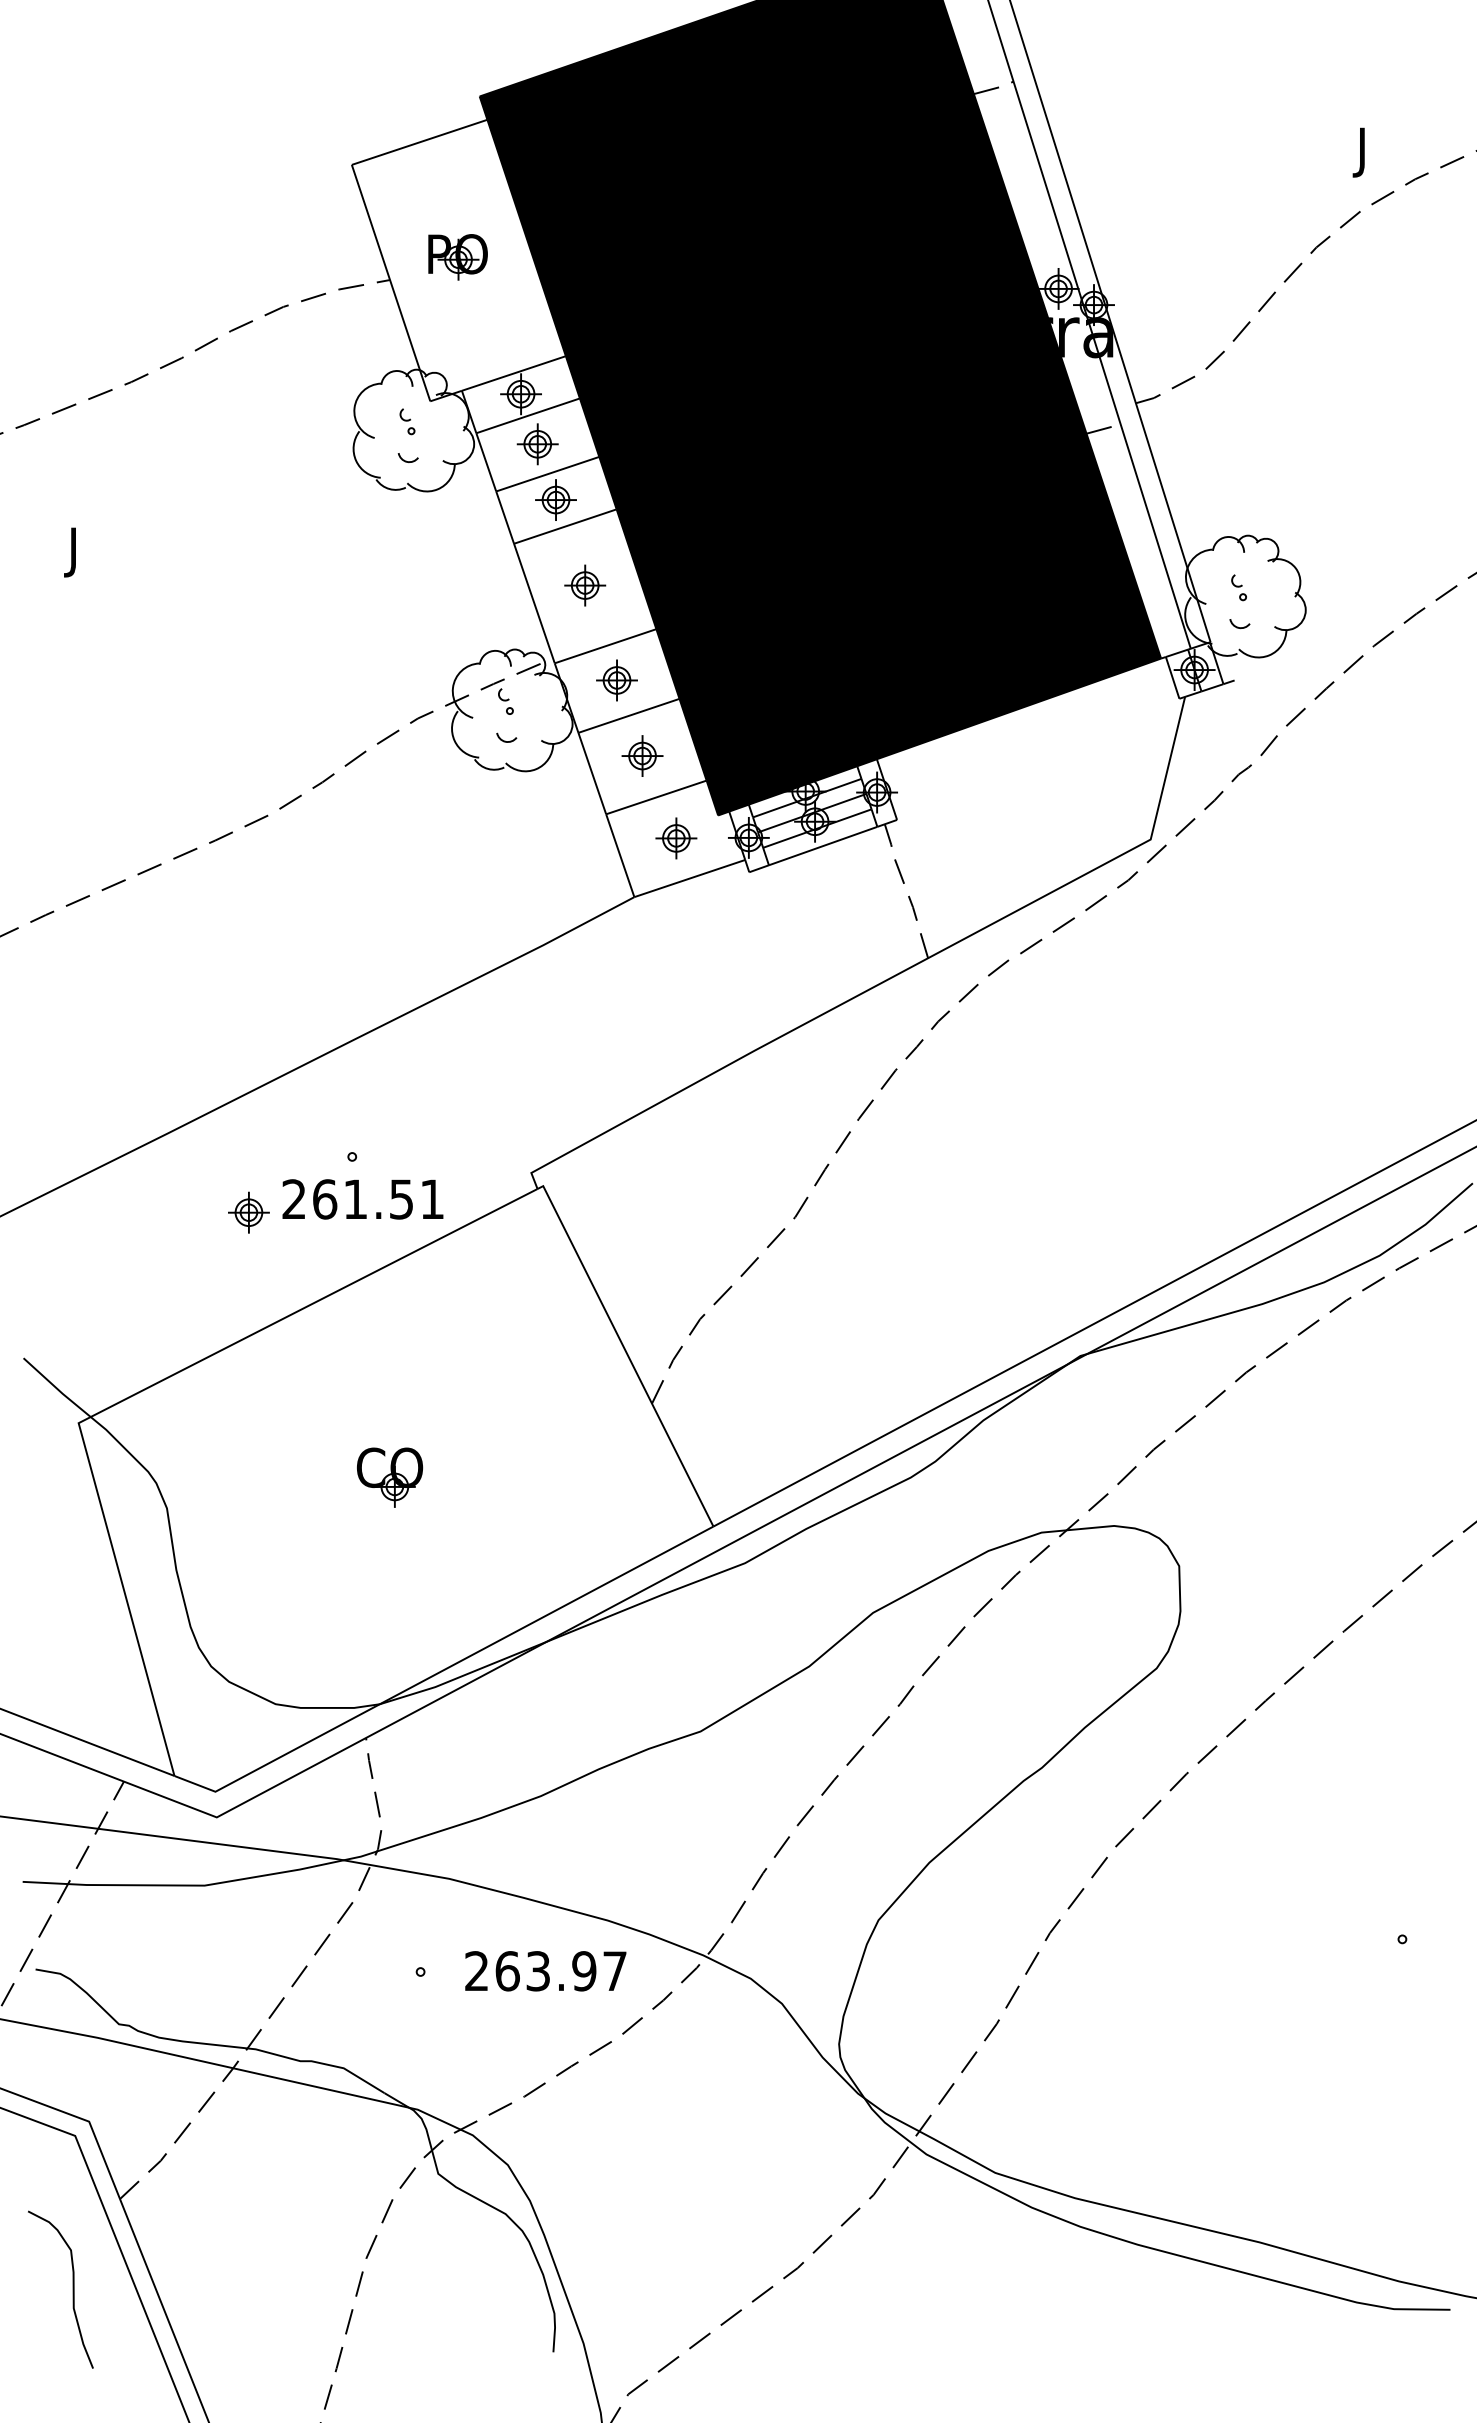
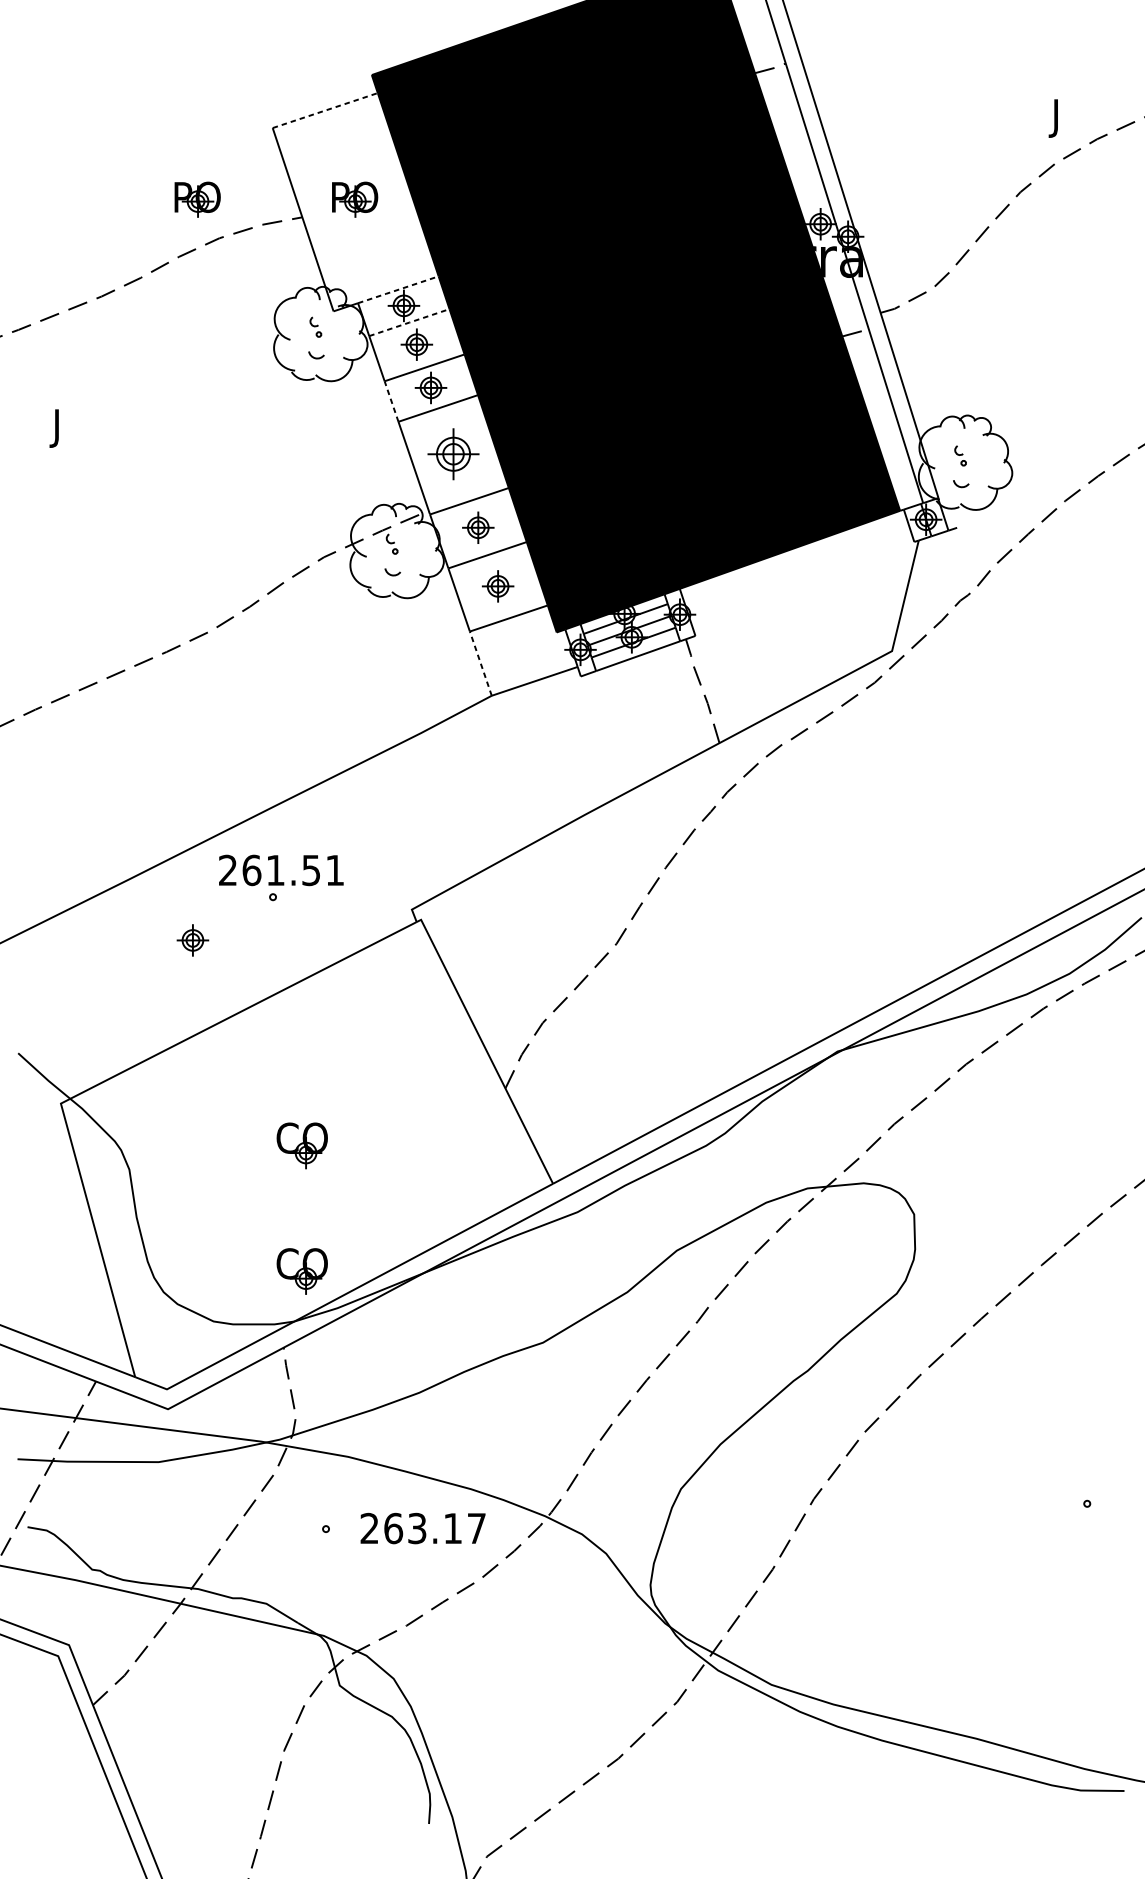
line: (420, 142) -> (325, 110), solid -> dashed
part: (254, 257) -> (197, 199), added
line: (513, 373) -> (398, 289), solid -> dashed
line: (528, 415) -> (409, 322), solid -> dashed
line: (505, 517) -> (391, 401), solid -> dashed
part: (585, 585) -> (453, 454), size x1.6
part: (676, 838) -> (524, 650), removed
line: (620, 855) -> (481, 663), solid -> dashed
text: (362, 1199) -> (280, 870), moved
part: (390, 1639) -> (302, 1271), added
text: (584, 1971) -> (453, 1528), 263.97 -> 263.17
curve: (72, 2289) -> (56, 1775), removed

